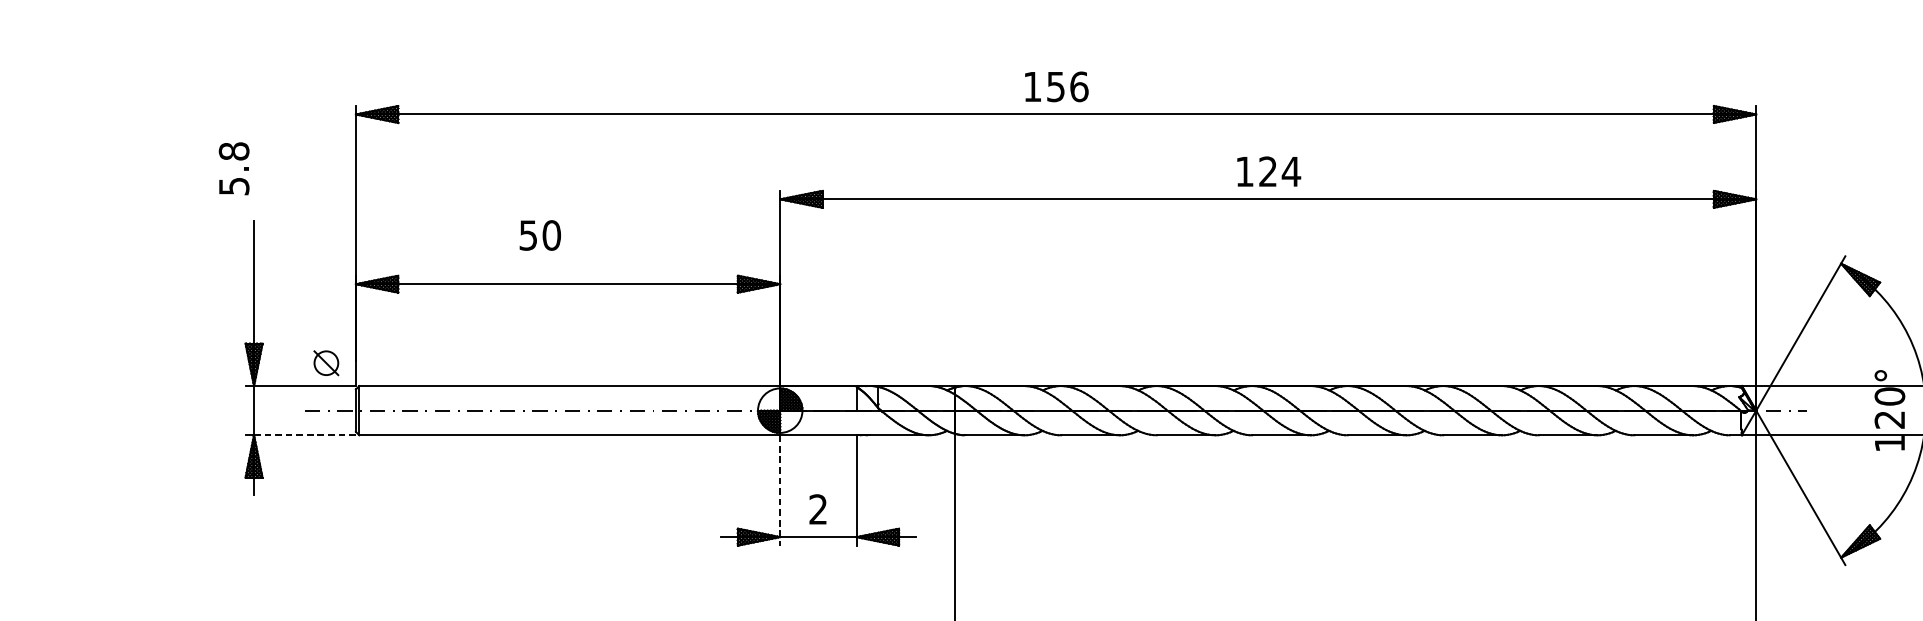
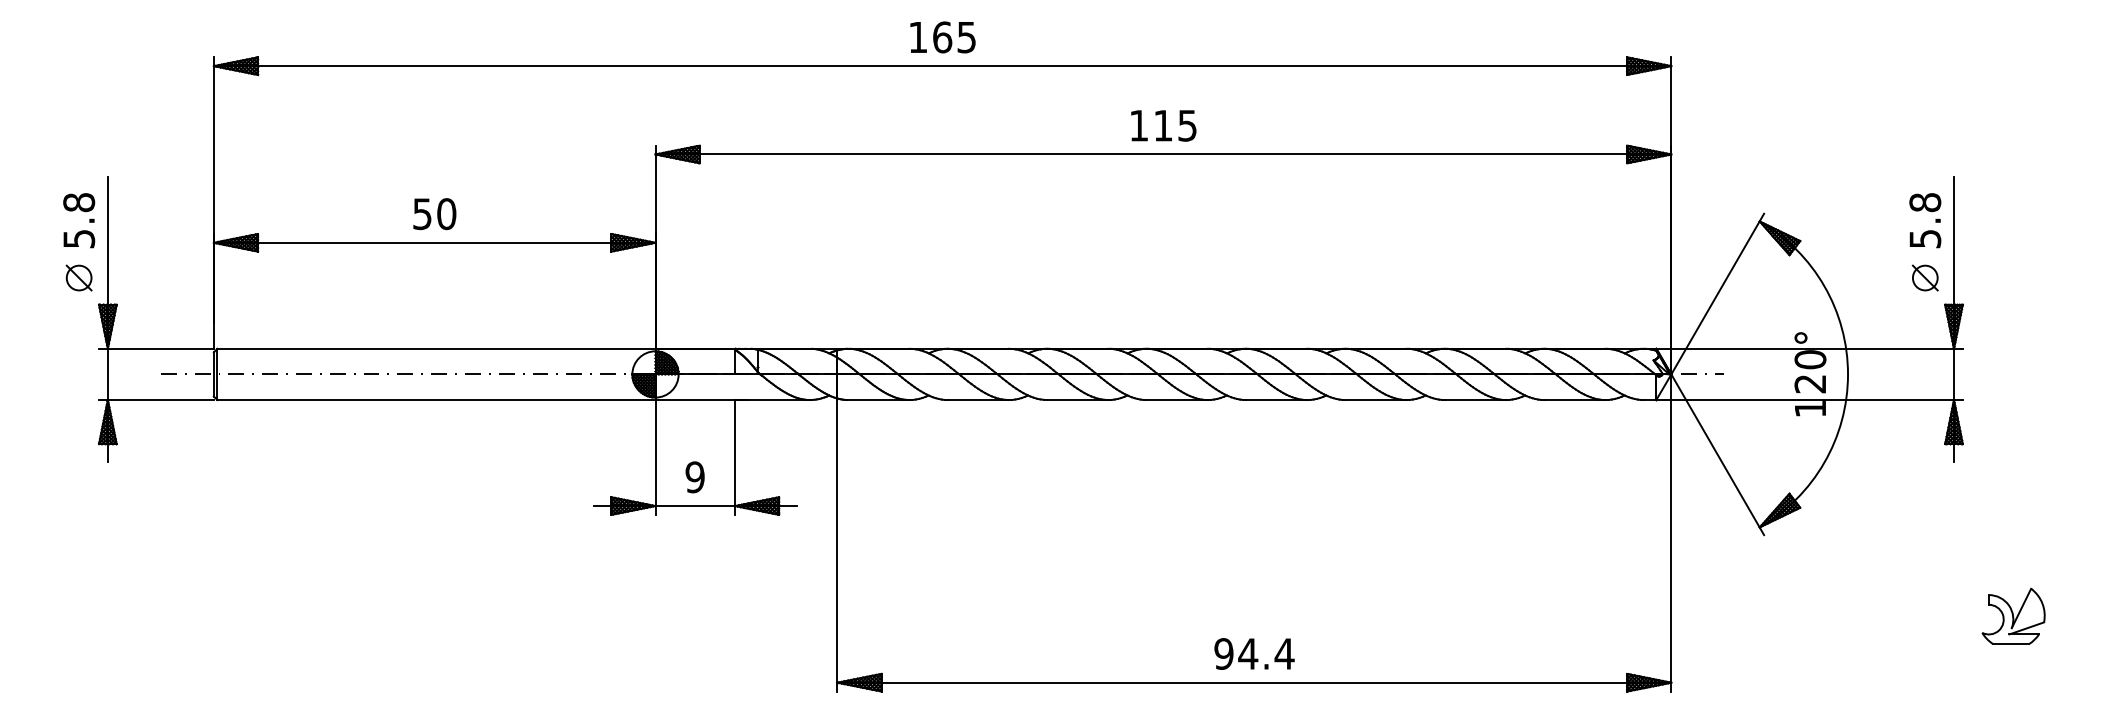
text: (1067, 86) -> (954, 37), 156 -> 165
text: (234, 168) -> (79, 220), moved
text: (1279, 171) -> (1175, 125), 124 -> 115
text: (540, 235) -> (434, 214), moved
part: (325, 362) -> (78, 277), moved
line: (304, 435) -> (160, 400), dashed -> solid
line: (780, 490) -> (655, 457), dashed -> solid
text: (817, 509) -> (694, 477), 2 -> 9

